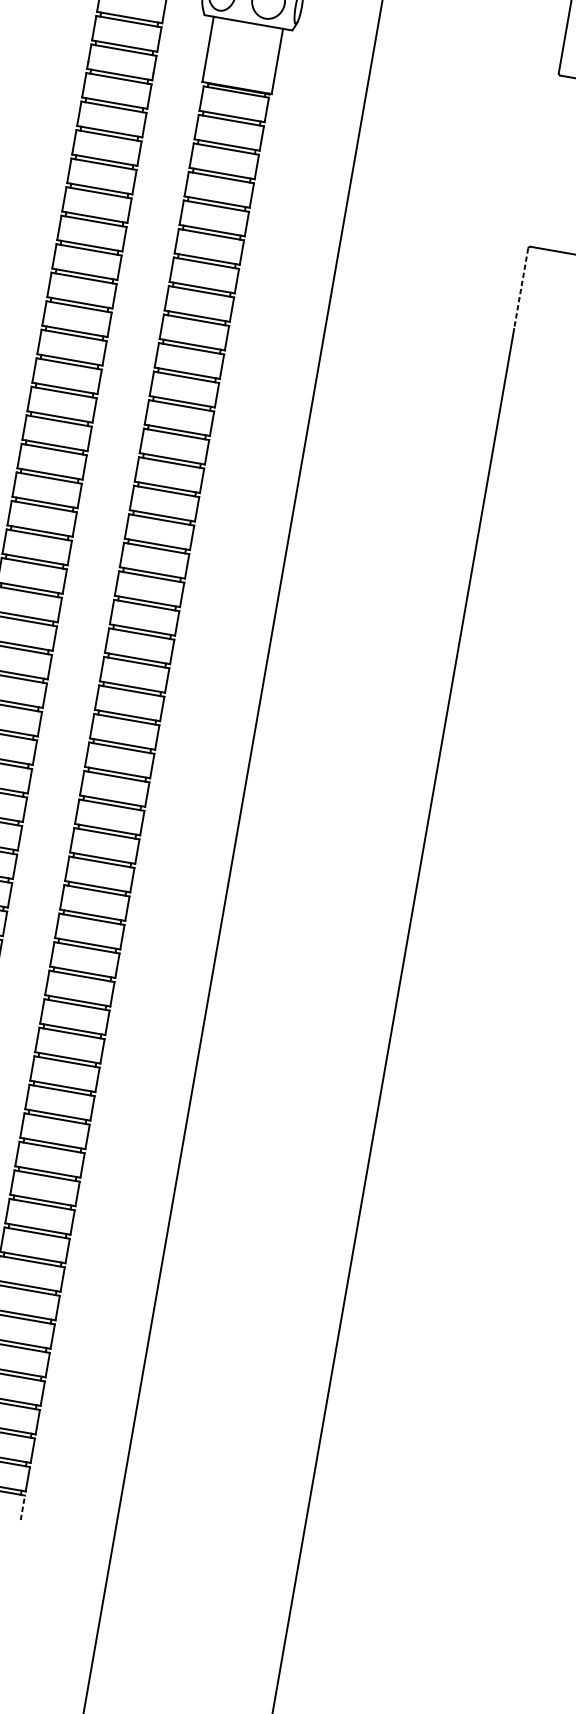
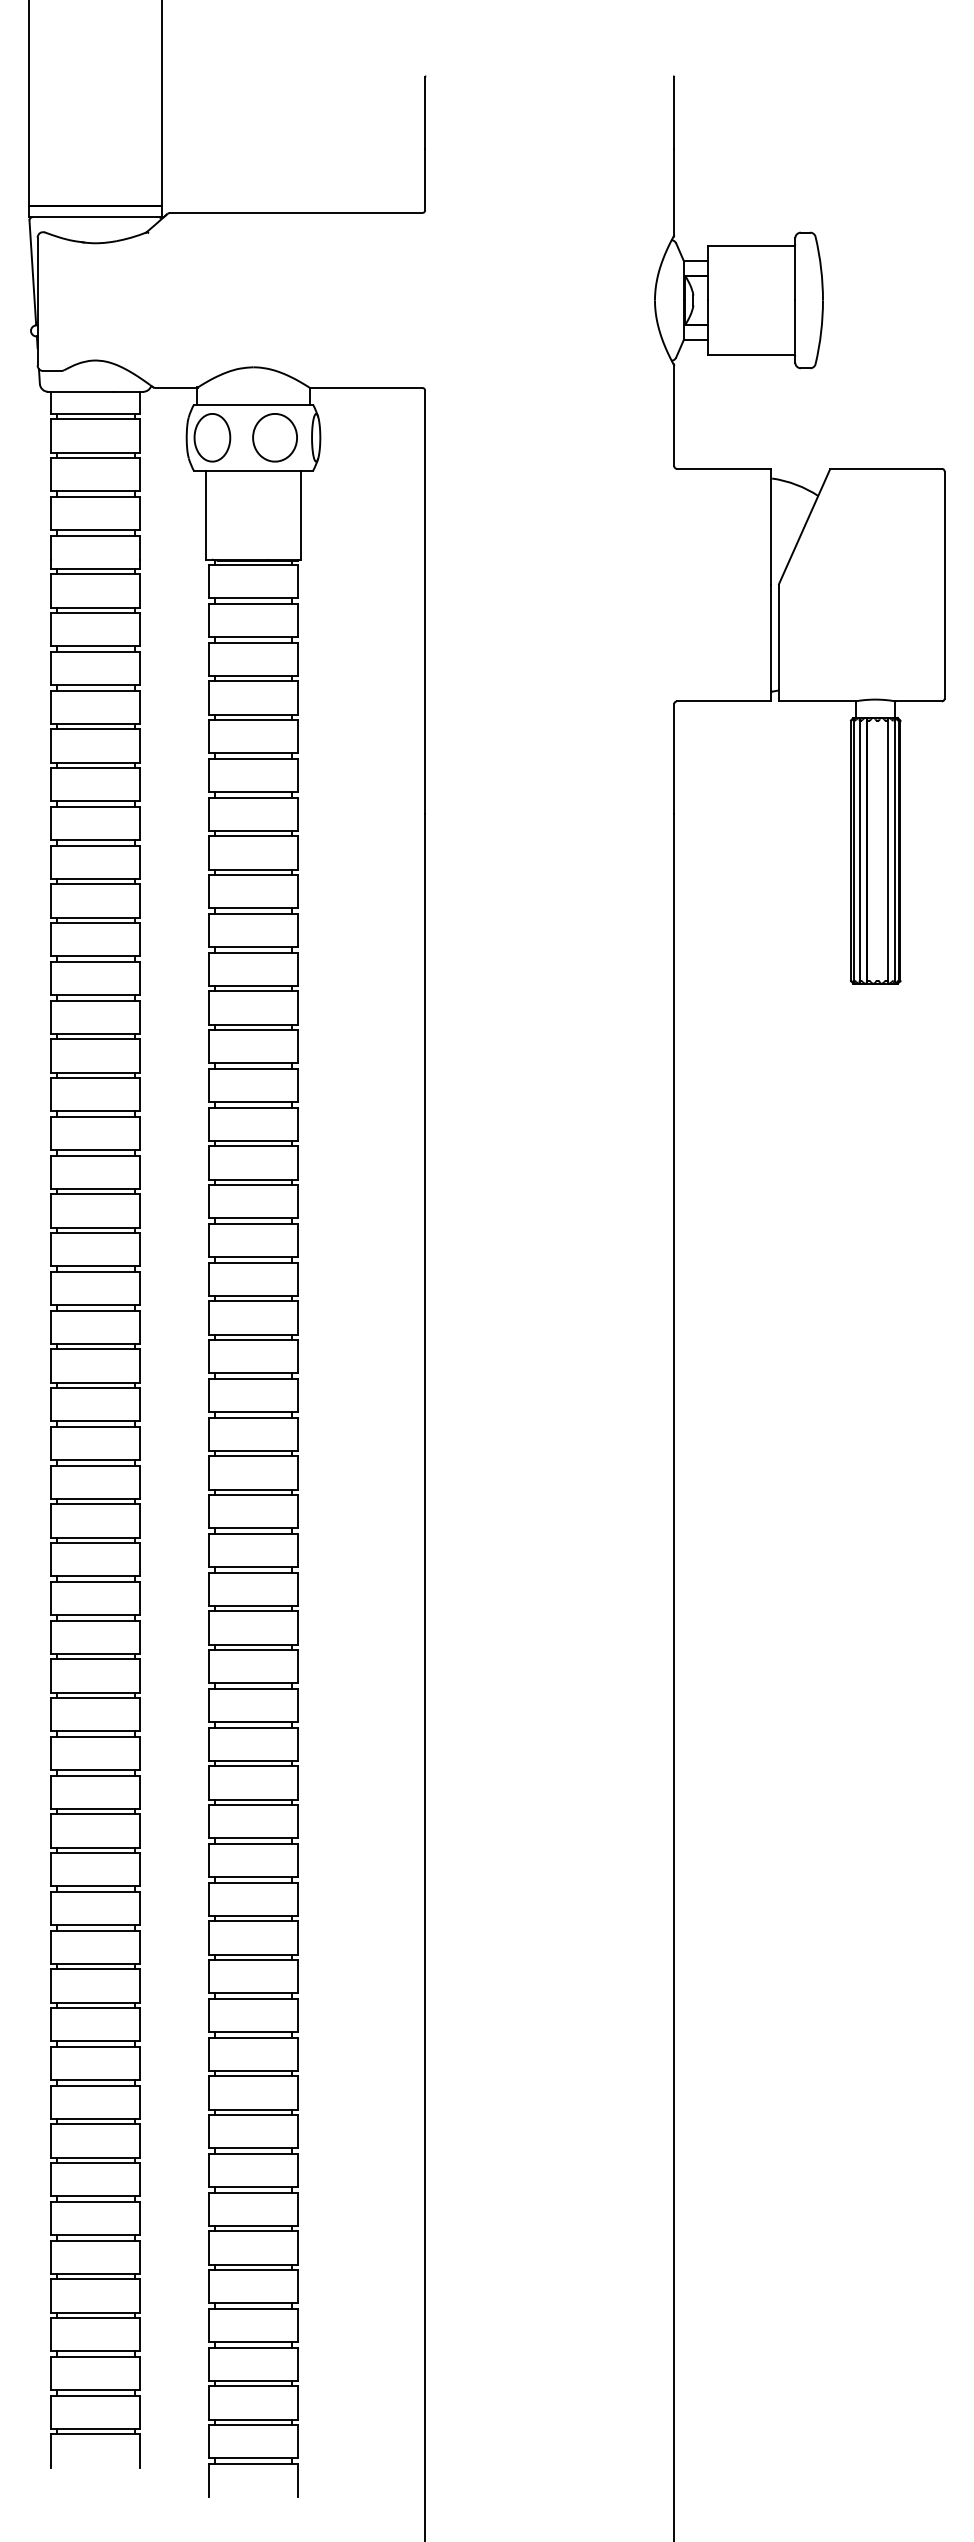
line: (521, 288) -> (674, 758), dashed -> solid
line: (22, 1507) -> (297, 2480), dashed -> solid

